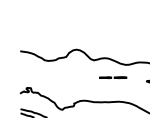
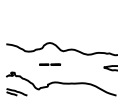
line: (113, 77) -> (50, 64), moved

